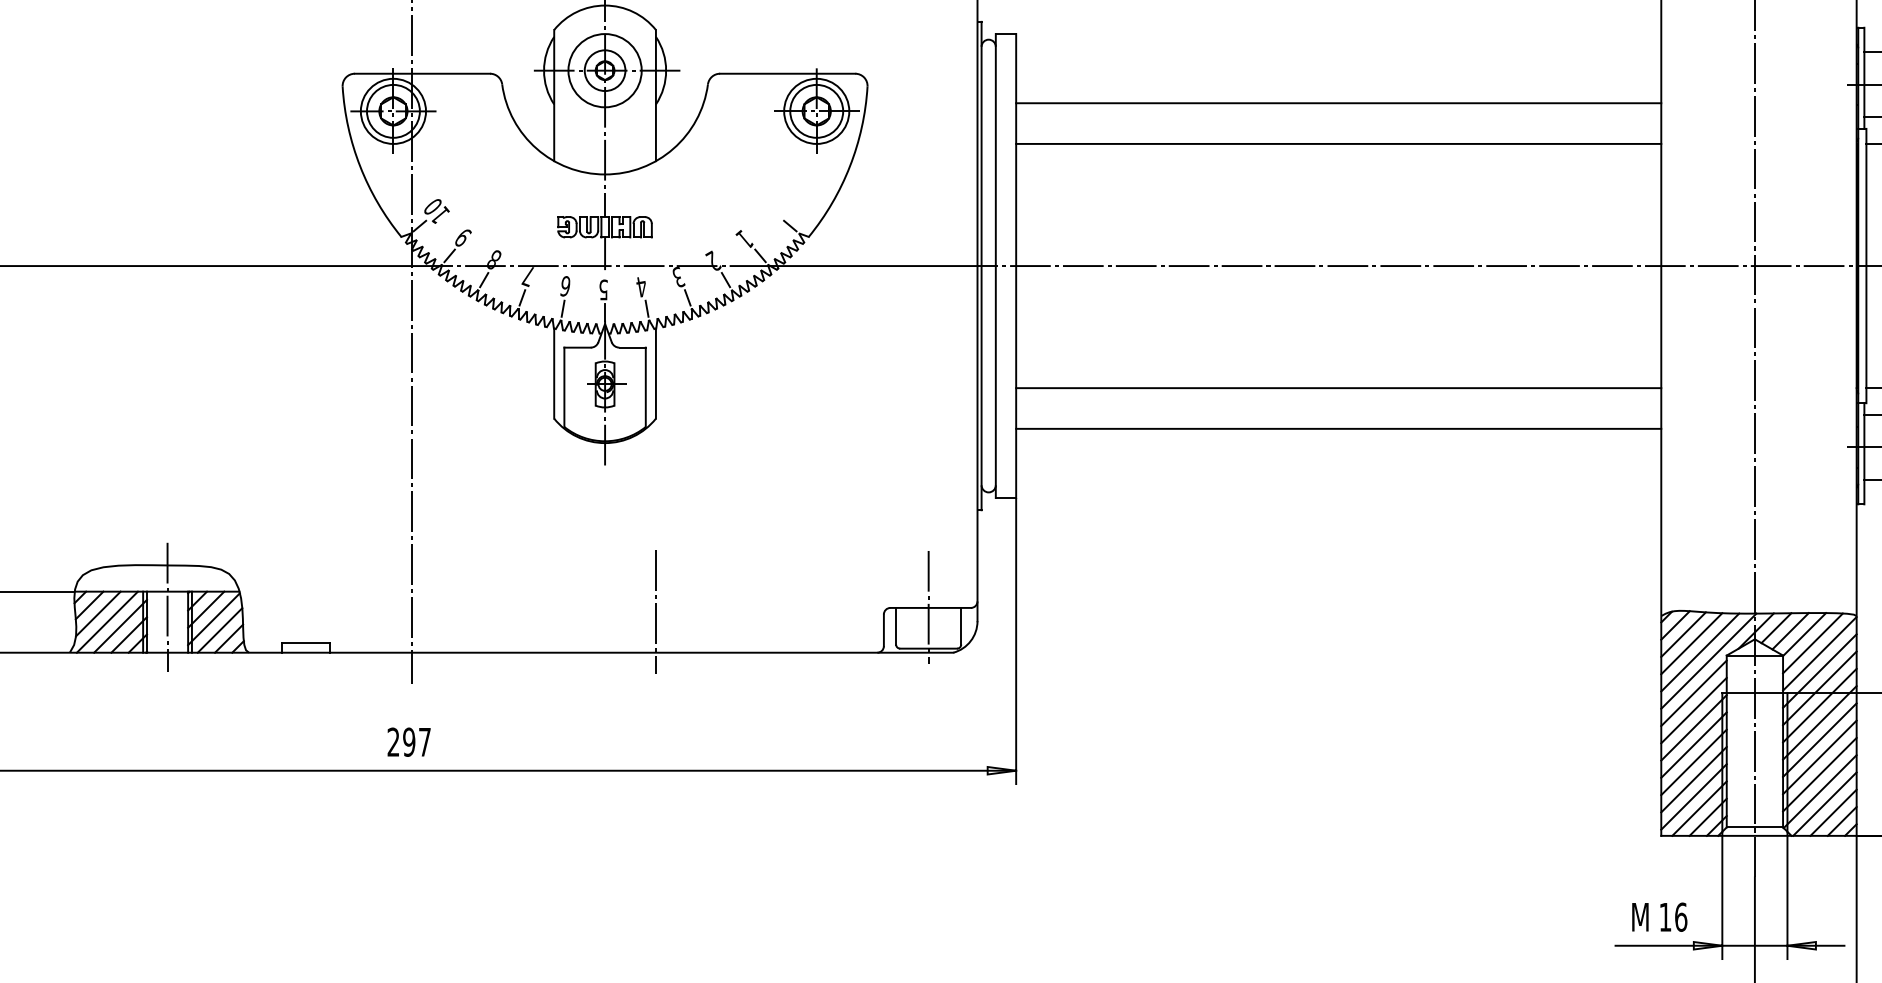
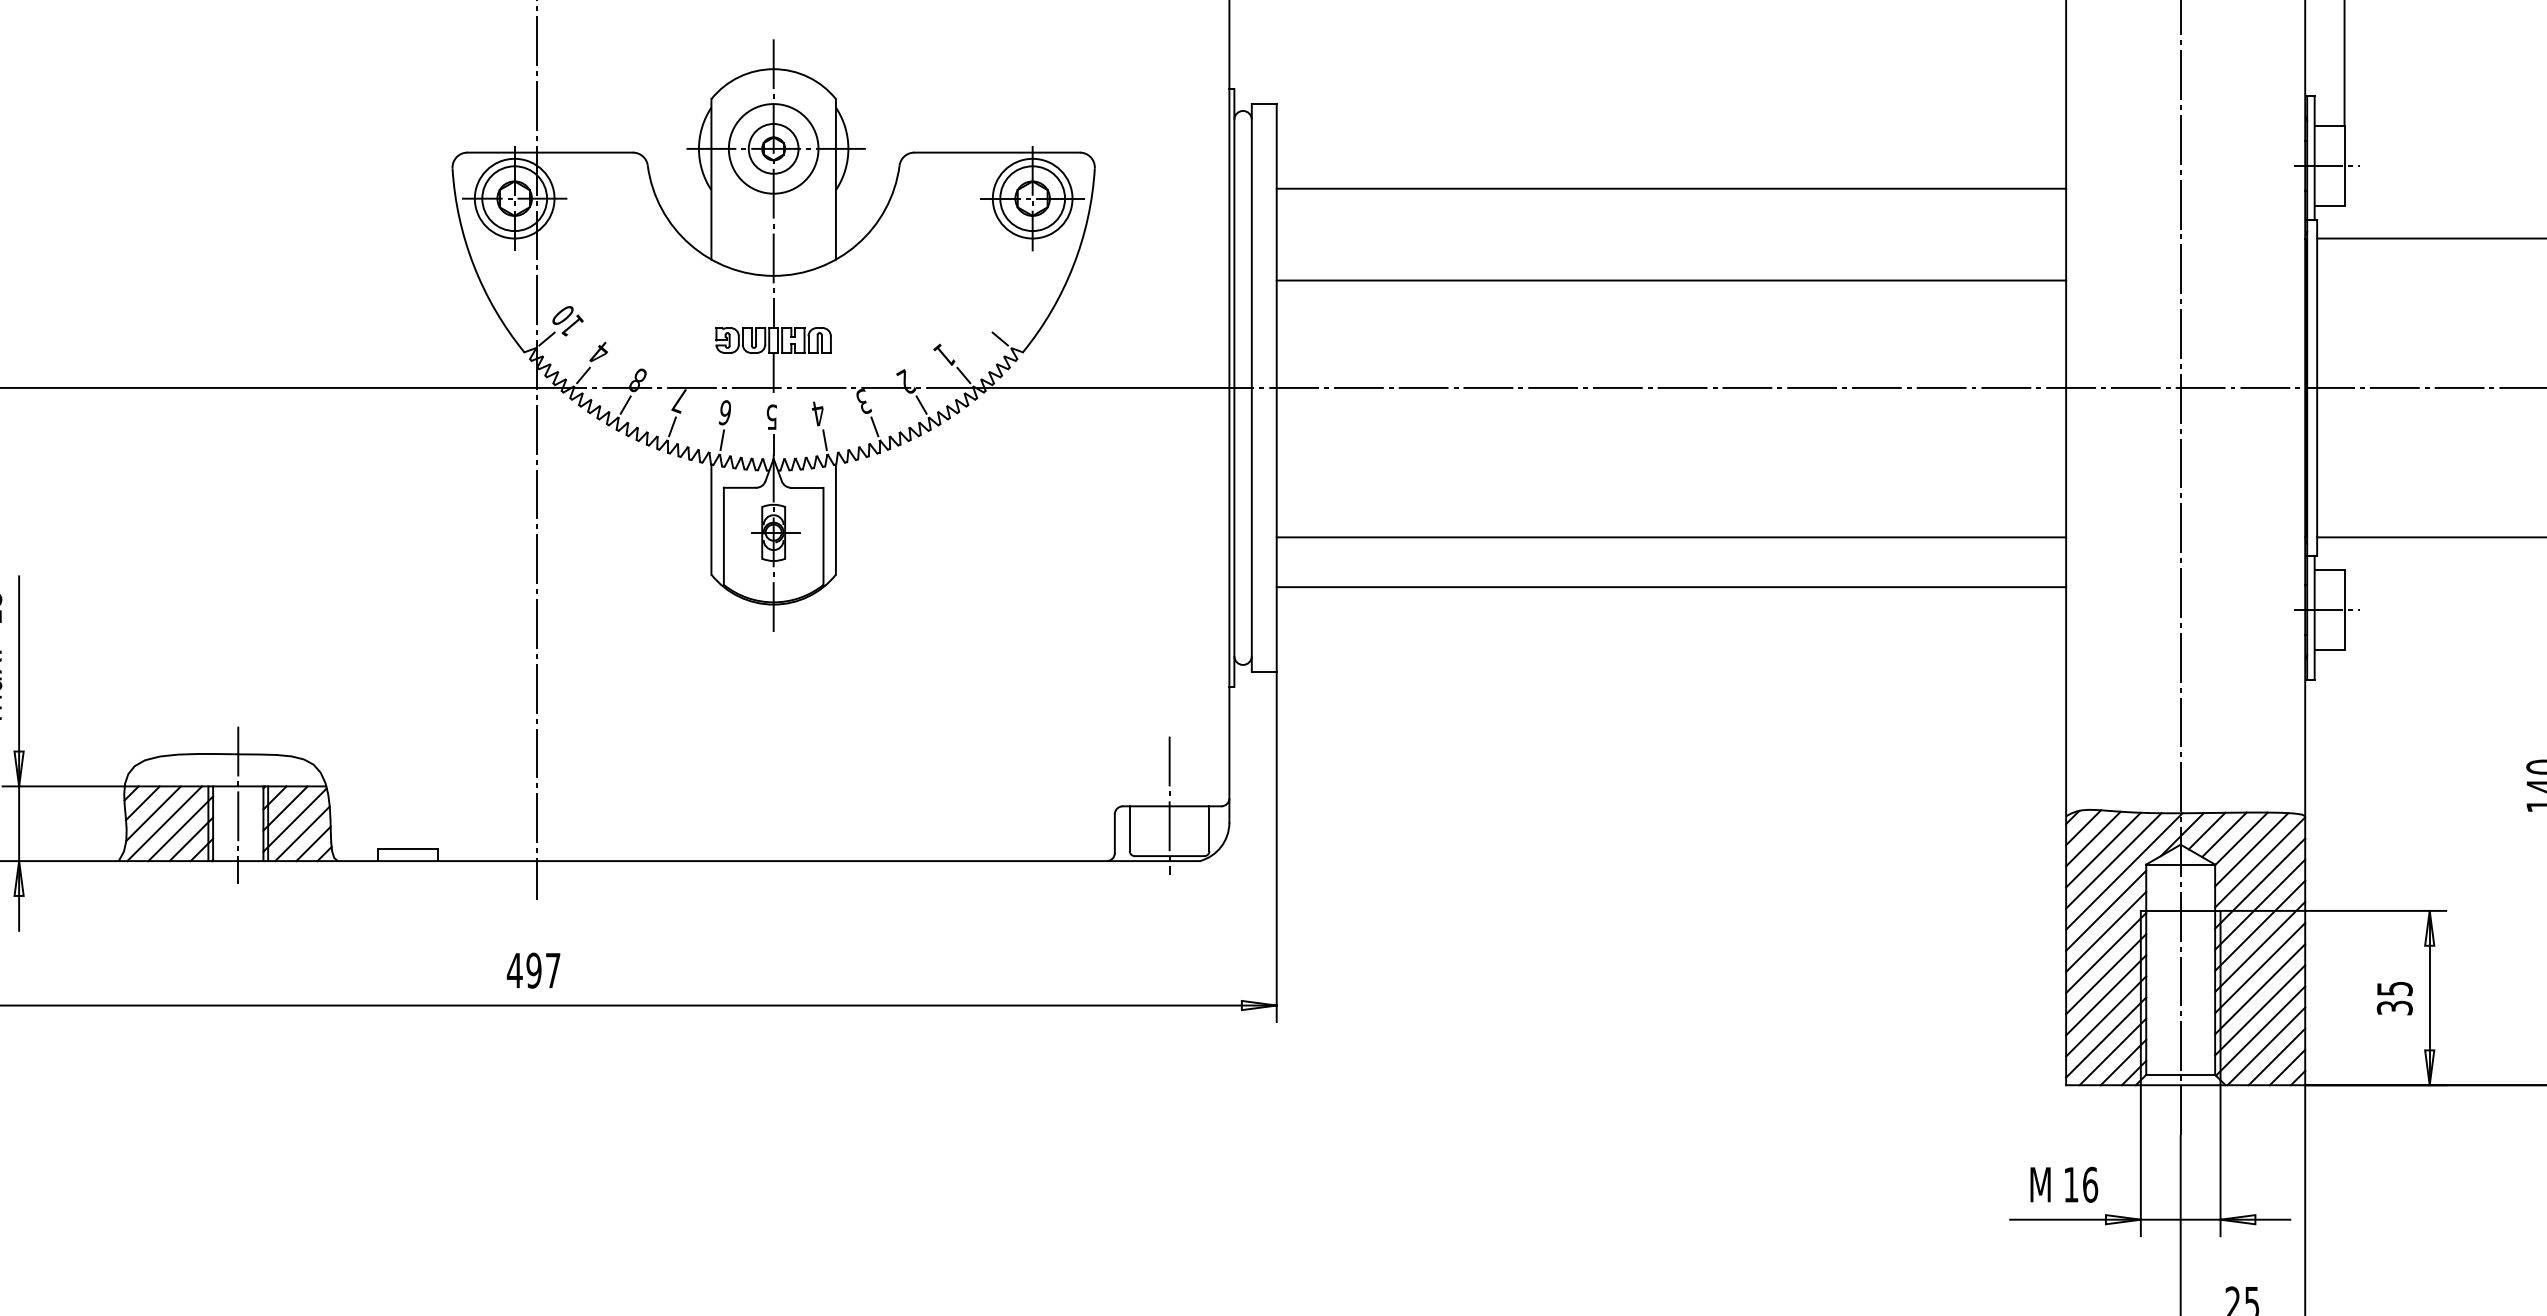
line: (1338, 143) -> (1671, 280), moved
text: (462, 237) -> (599, 352), 9 -> 4
line: (655, 612) -> (835, 811), removed
text: (393, 742) -> (514, 970), 297 -> 497

